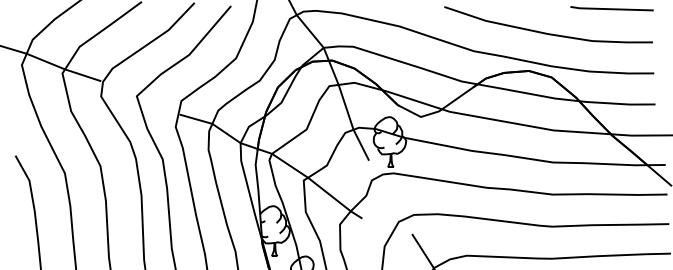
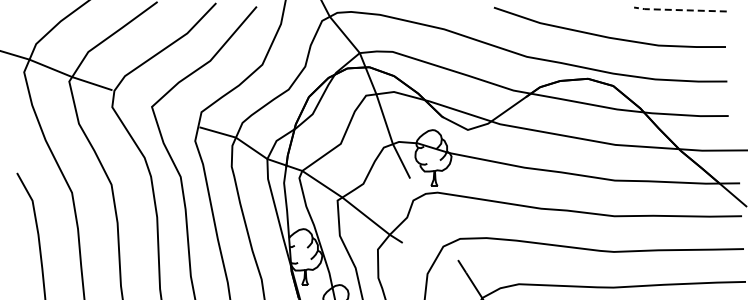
line: (611, 9) -> (679, 10), solid -> dashed

